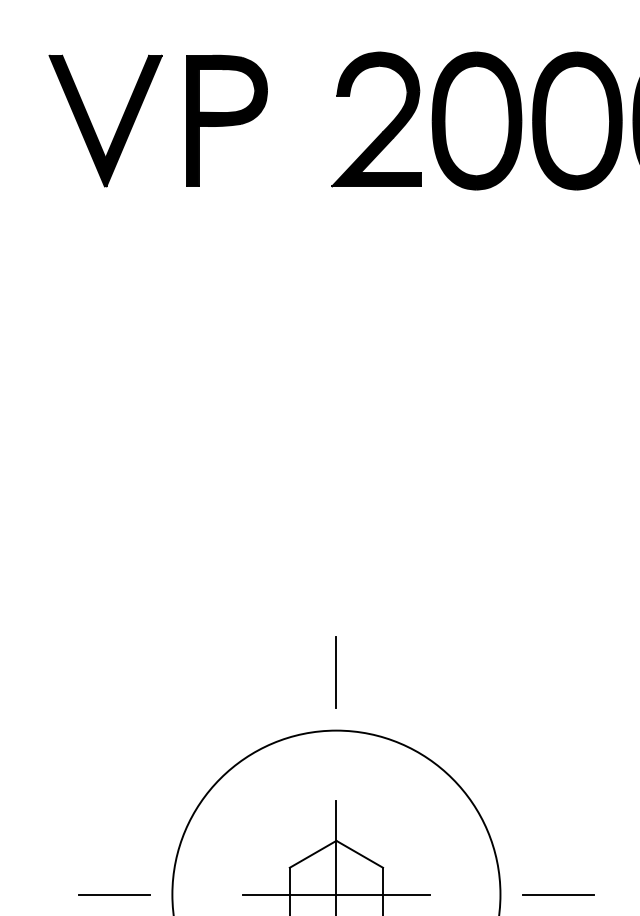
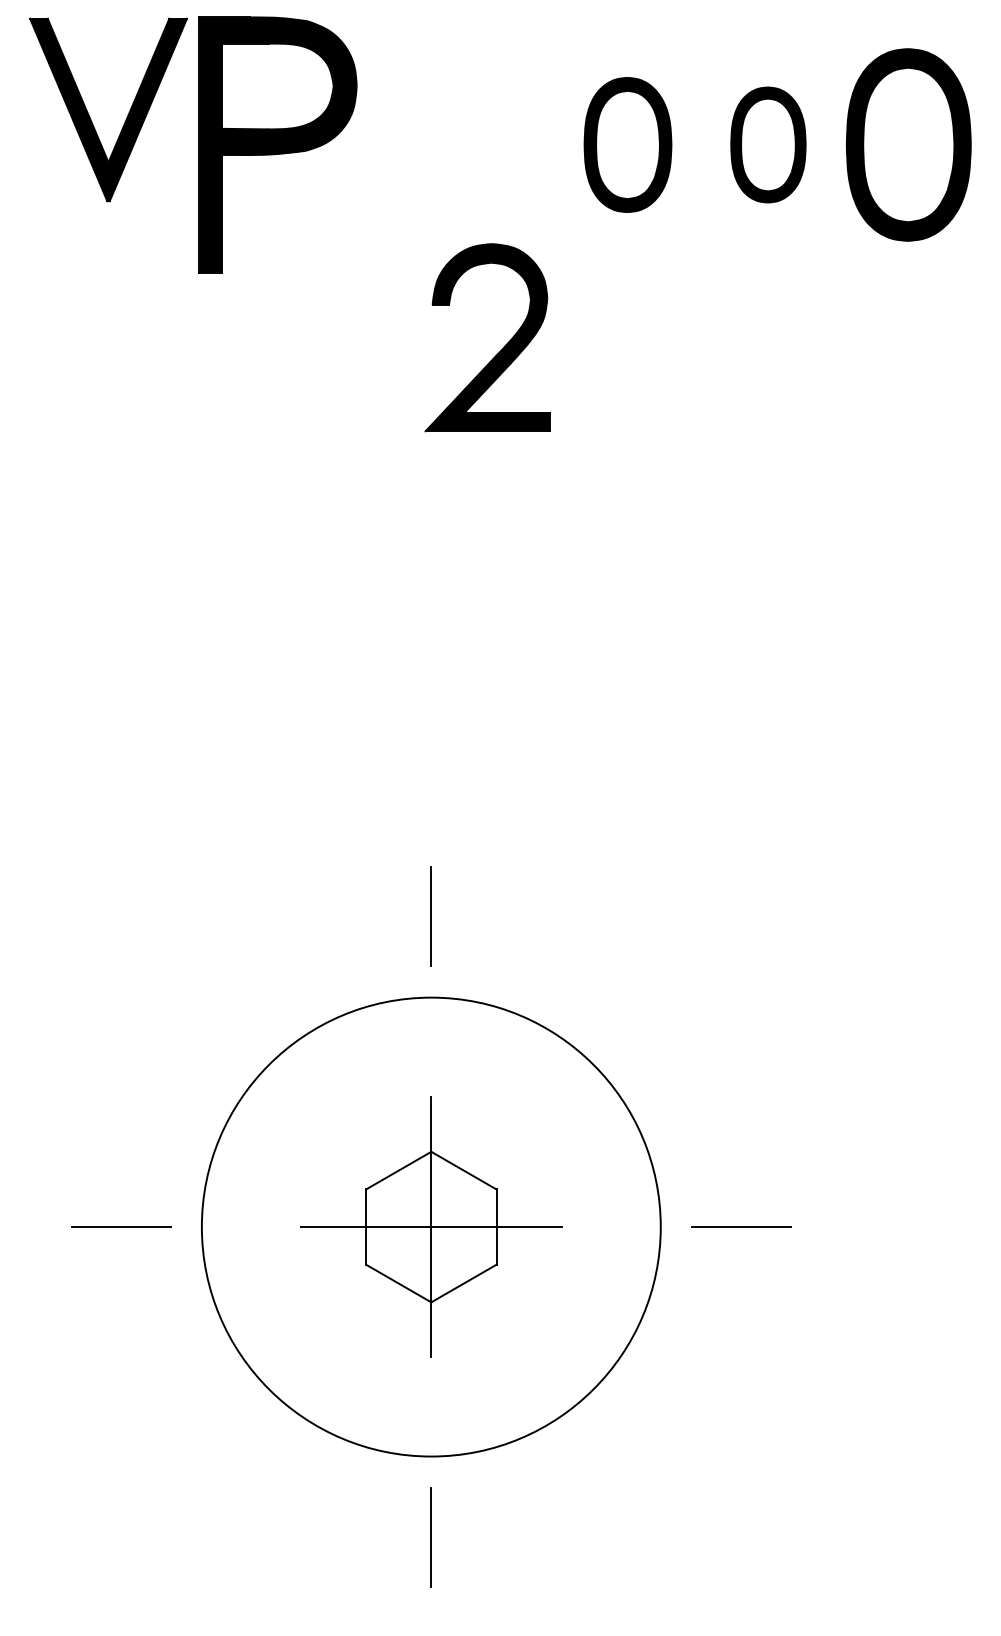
part: (227, 120) -> (278, 144), size x1.4
part: (476, 120) -> (627, 144), size x0.7
part: (577, 120) -> (768, 144), size x0.6
part: (92, 124) -> (89, 114), moved
part: (388, 125) -> (503, 346), moved

